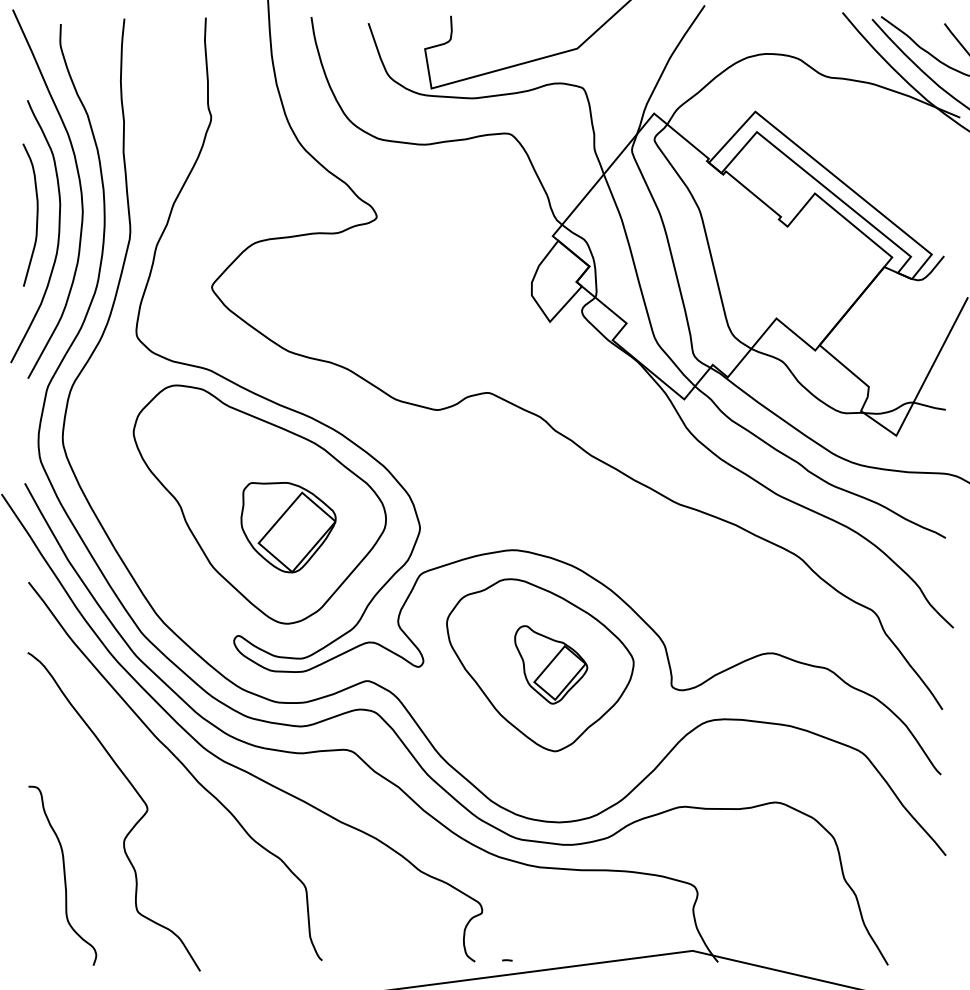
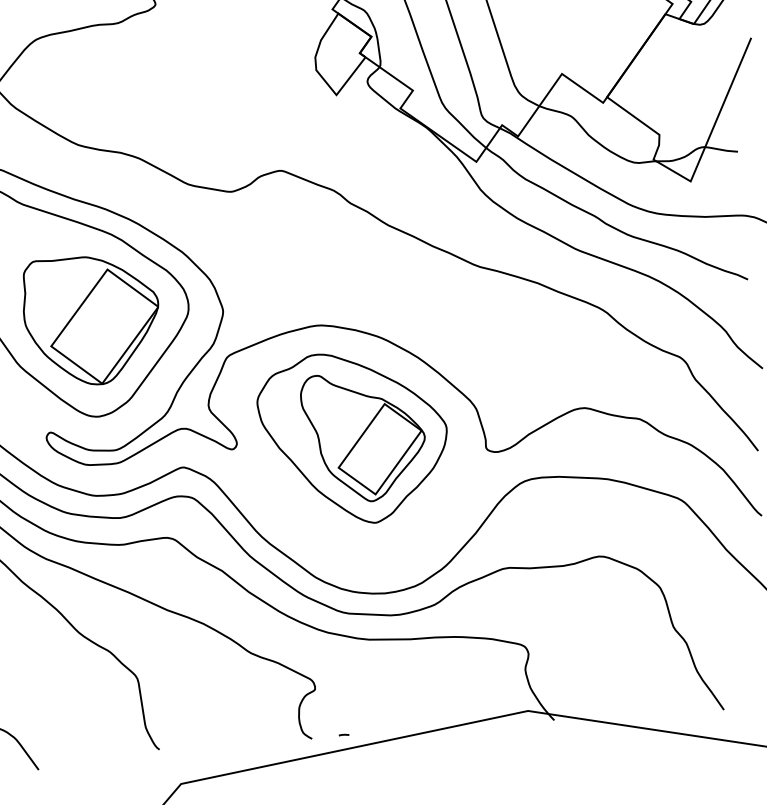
part: (288, 527) -> (91, 320), size x1.43
part: (551, 664) -> (364, 436), size x1.67

